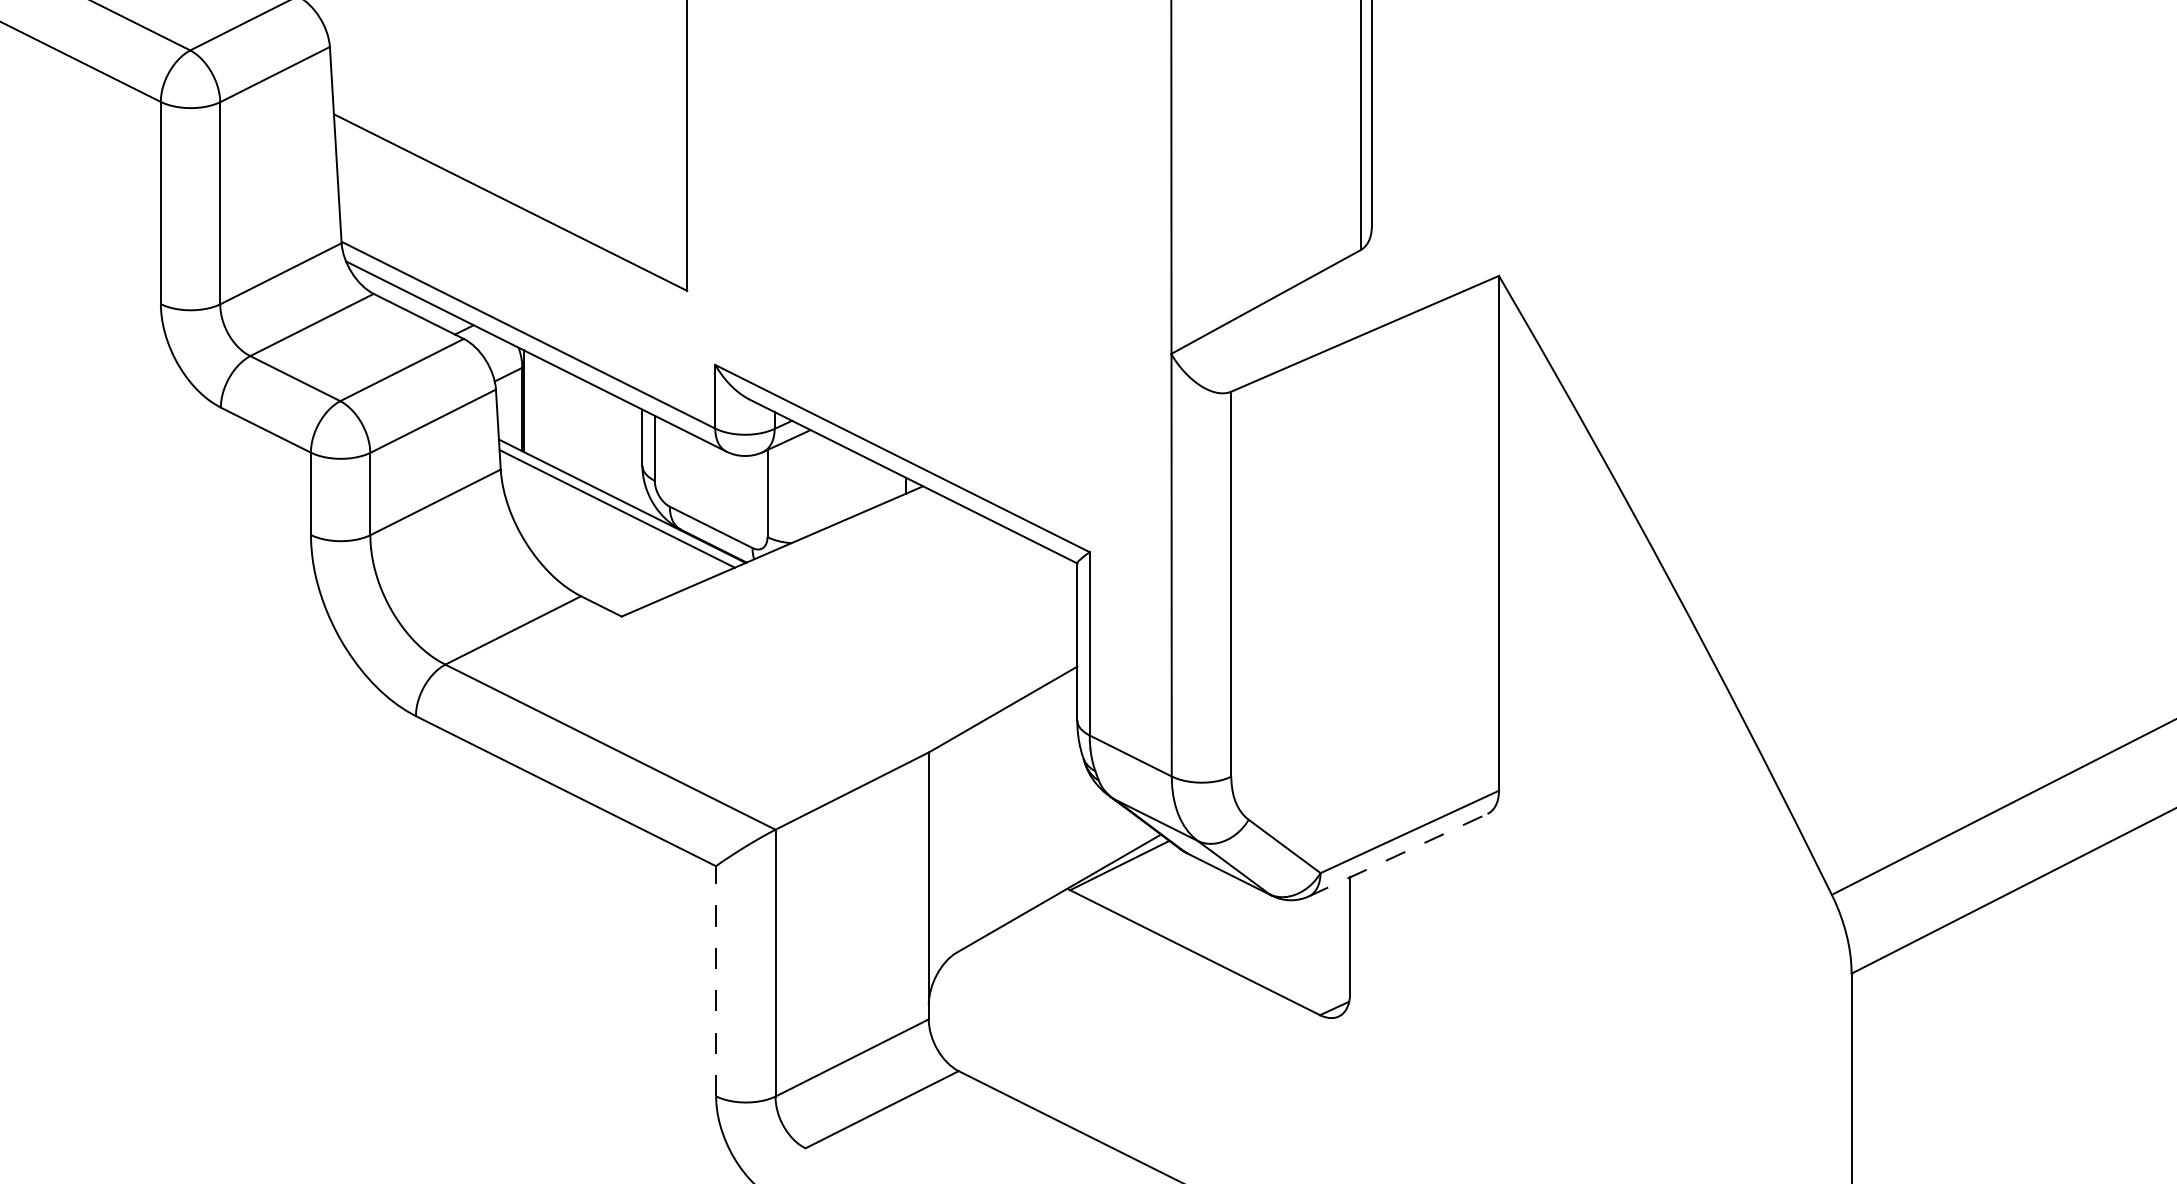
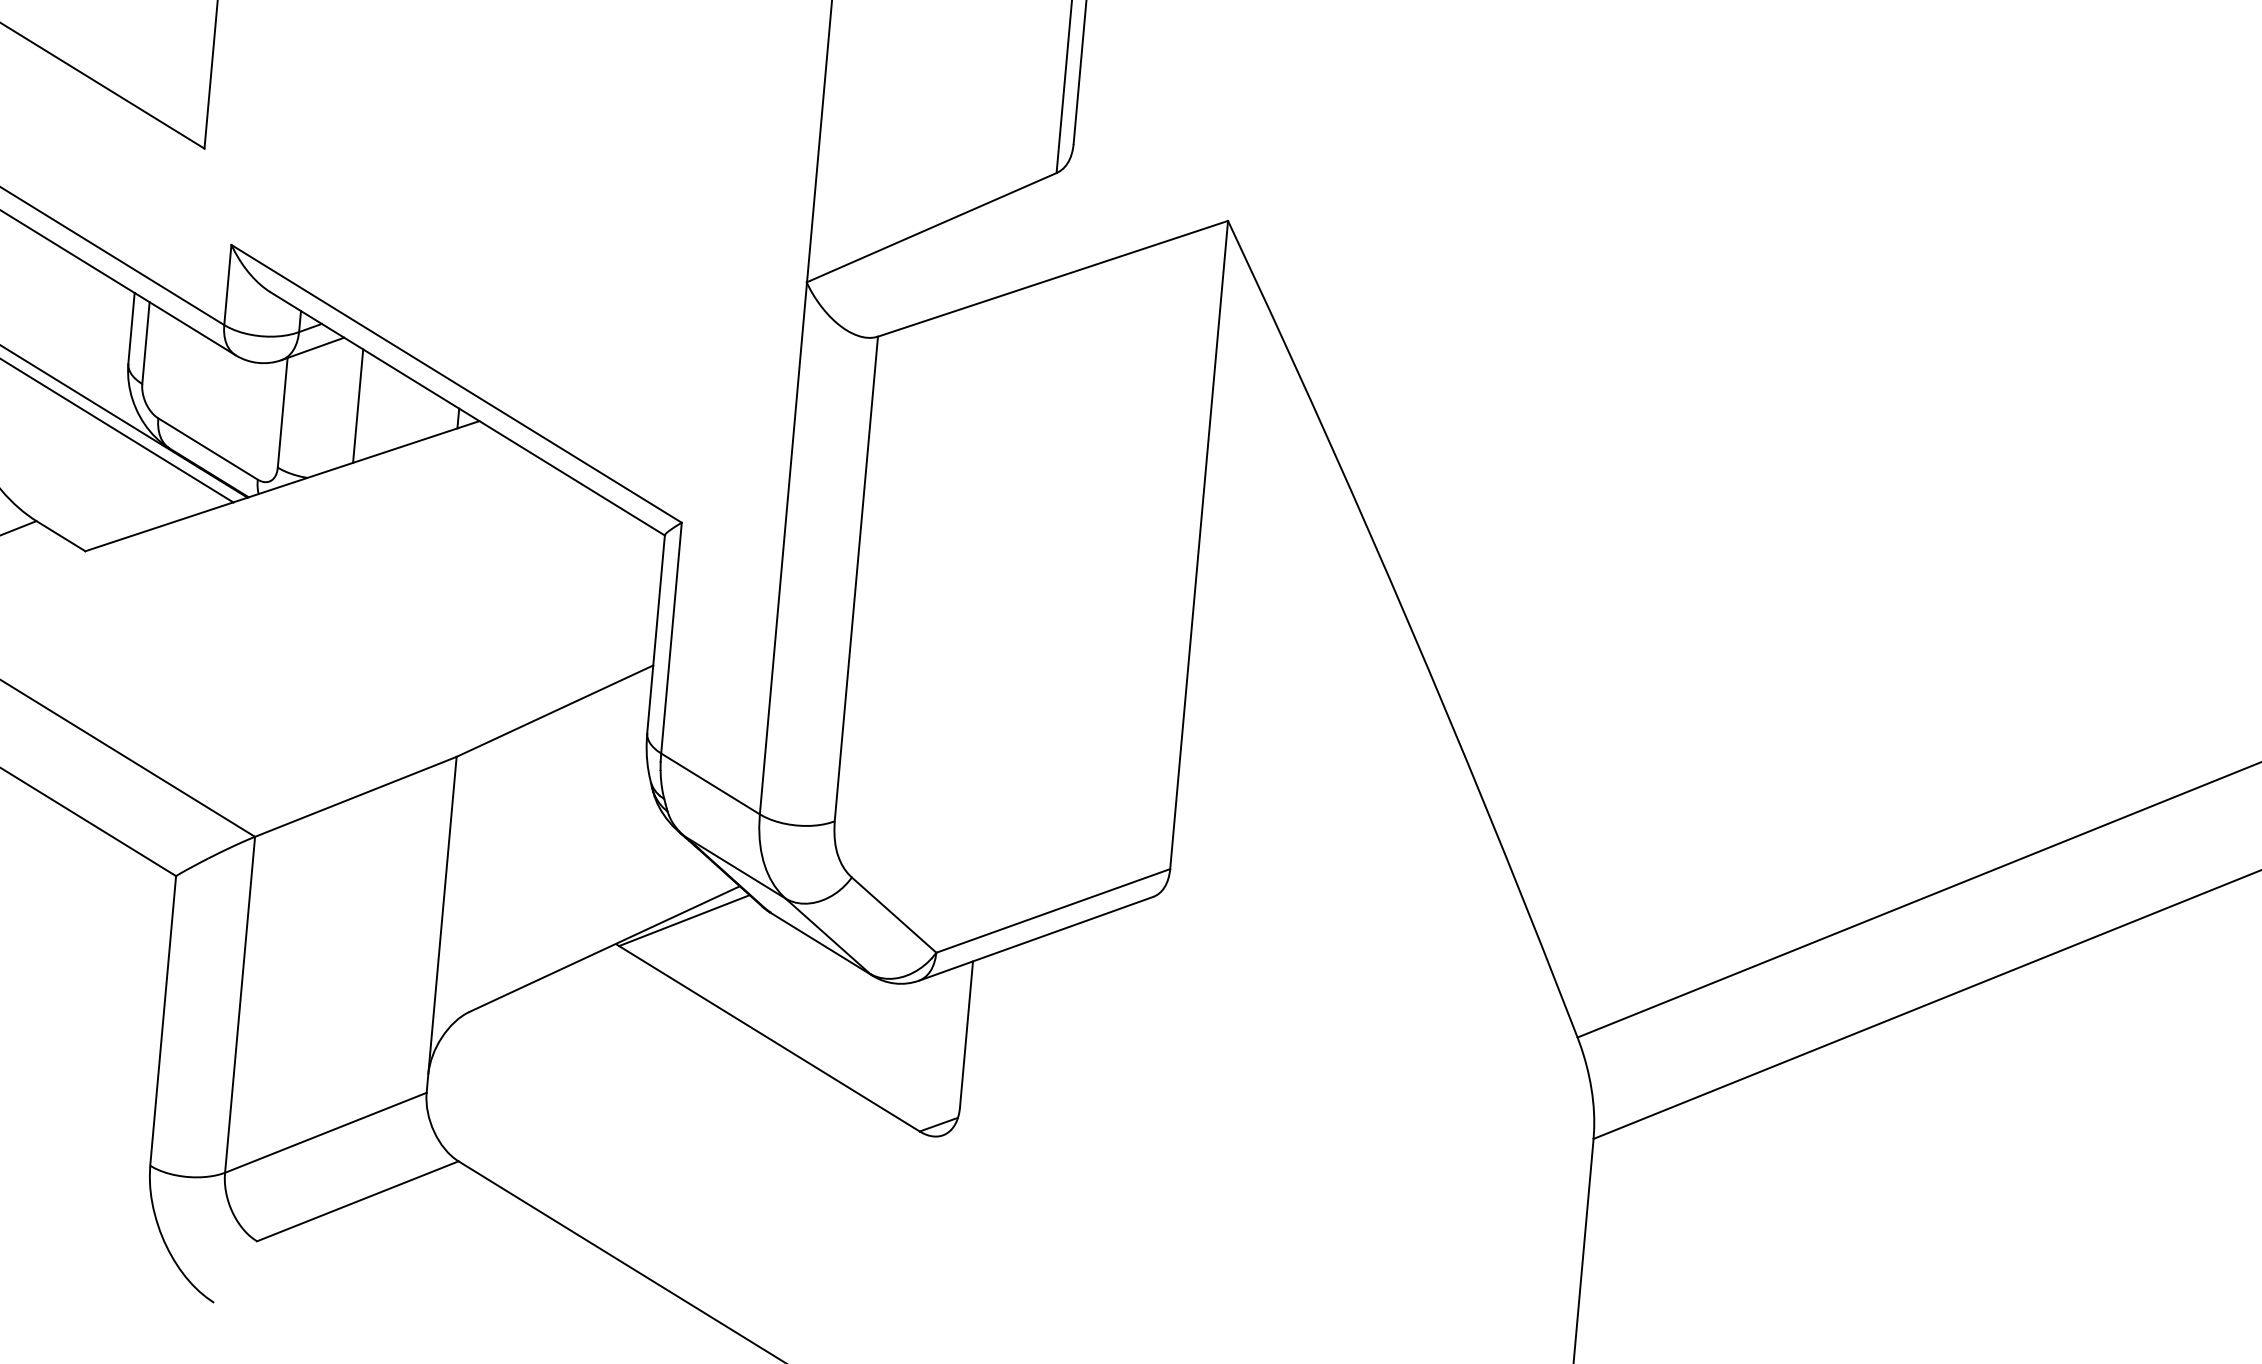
line: (826, 482) -> (358, 405), added
line: (1398, 854) -> (1036, 938), dashed -> solid
line: (716, 980) -> (163, 1020), dashed -> solid

